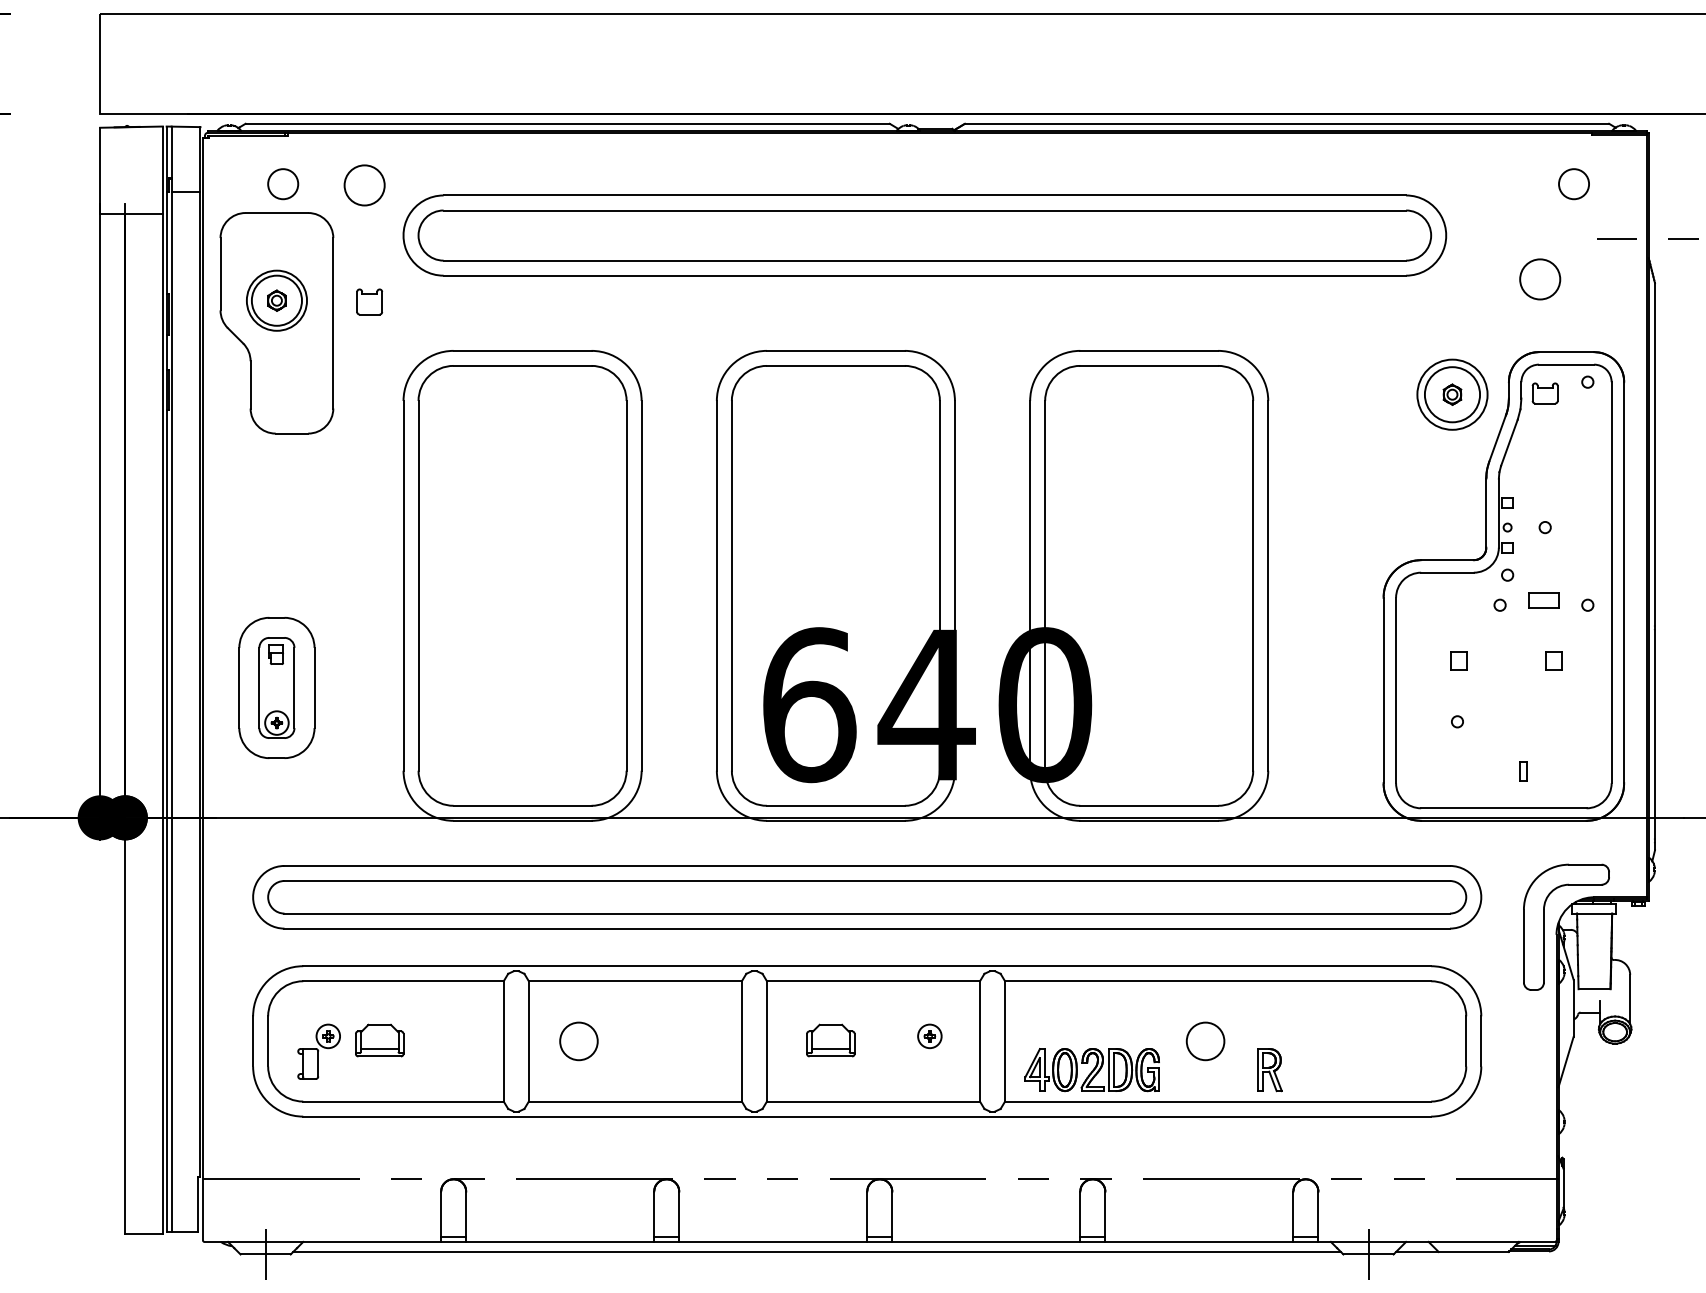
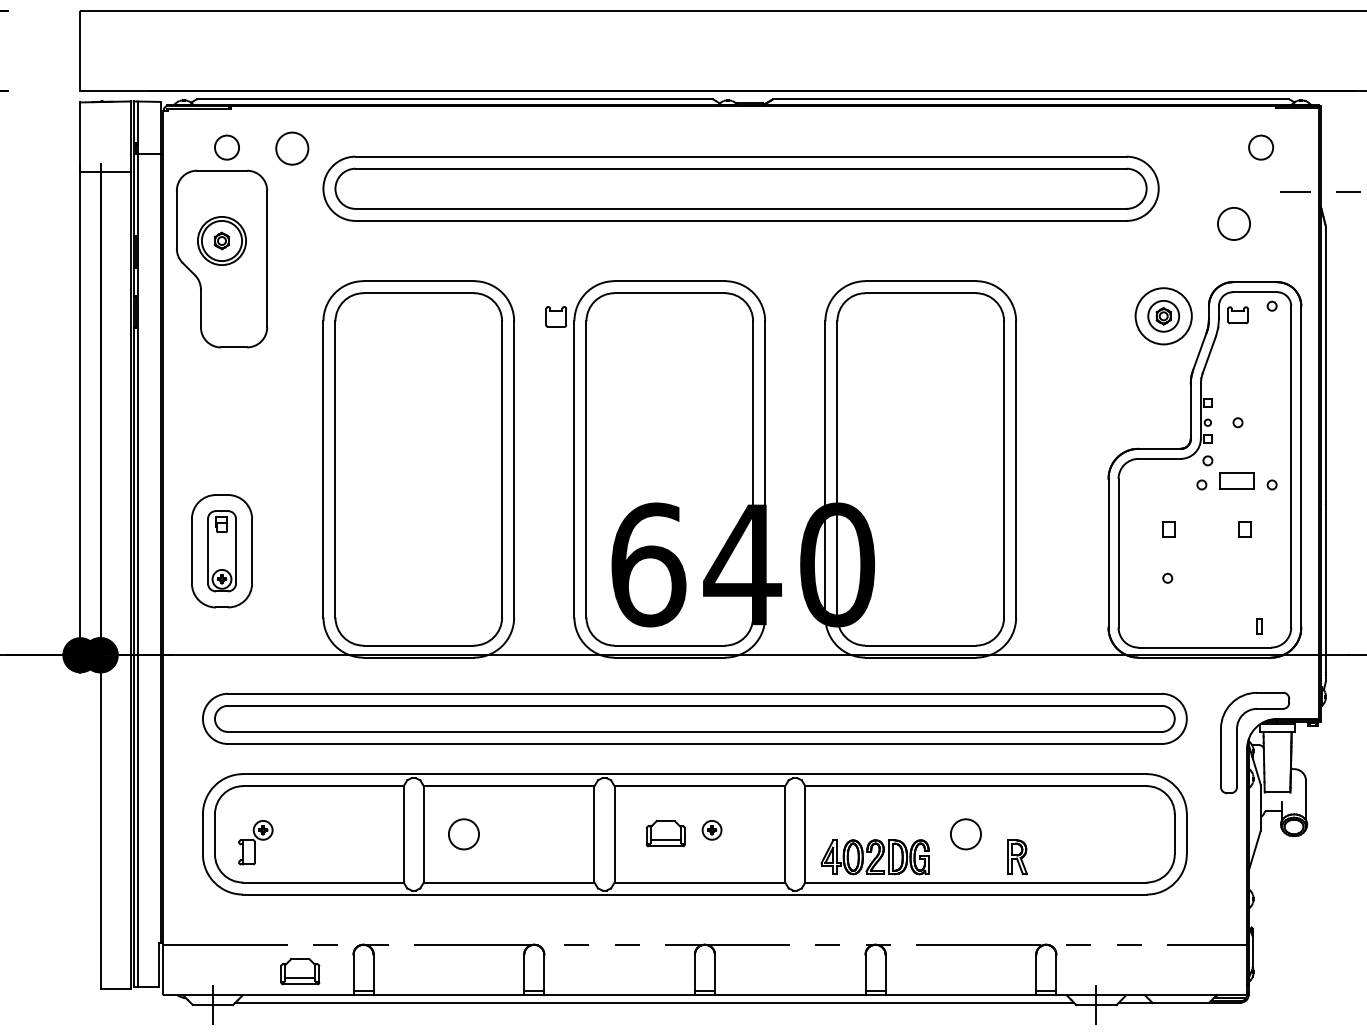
part: (369, 301) -> (556, 316), moved
circle: (1452, 394) -> (1163, 316), size x0.7
part: (1543, 599) -> (1236, 480), size x1.4
part: (1523, 771) -> (1259, 626), moved
part: (929, 1036) -> (711, 830), moved
part: (379, 1040) -> (300, 971), moved

